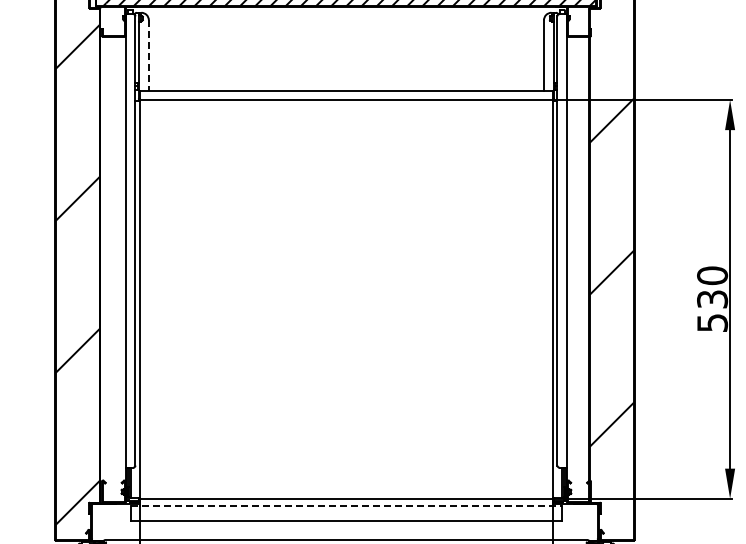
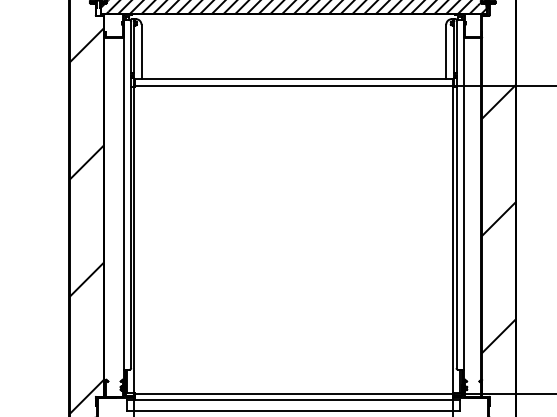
line: (148, 55) -> (141, 52), dashed -> solid
line: (346, 506) -> (293, 399), dashed -> solid

